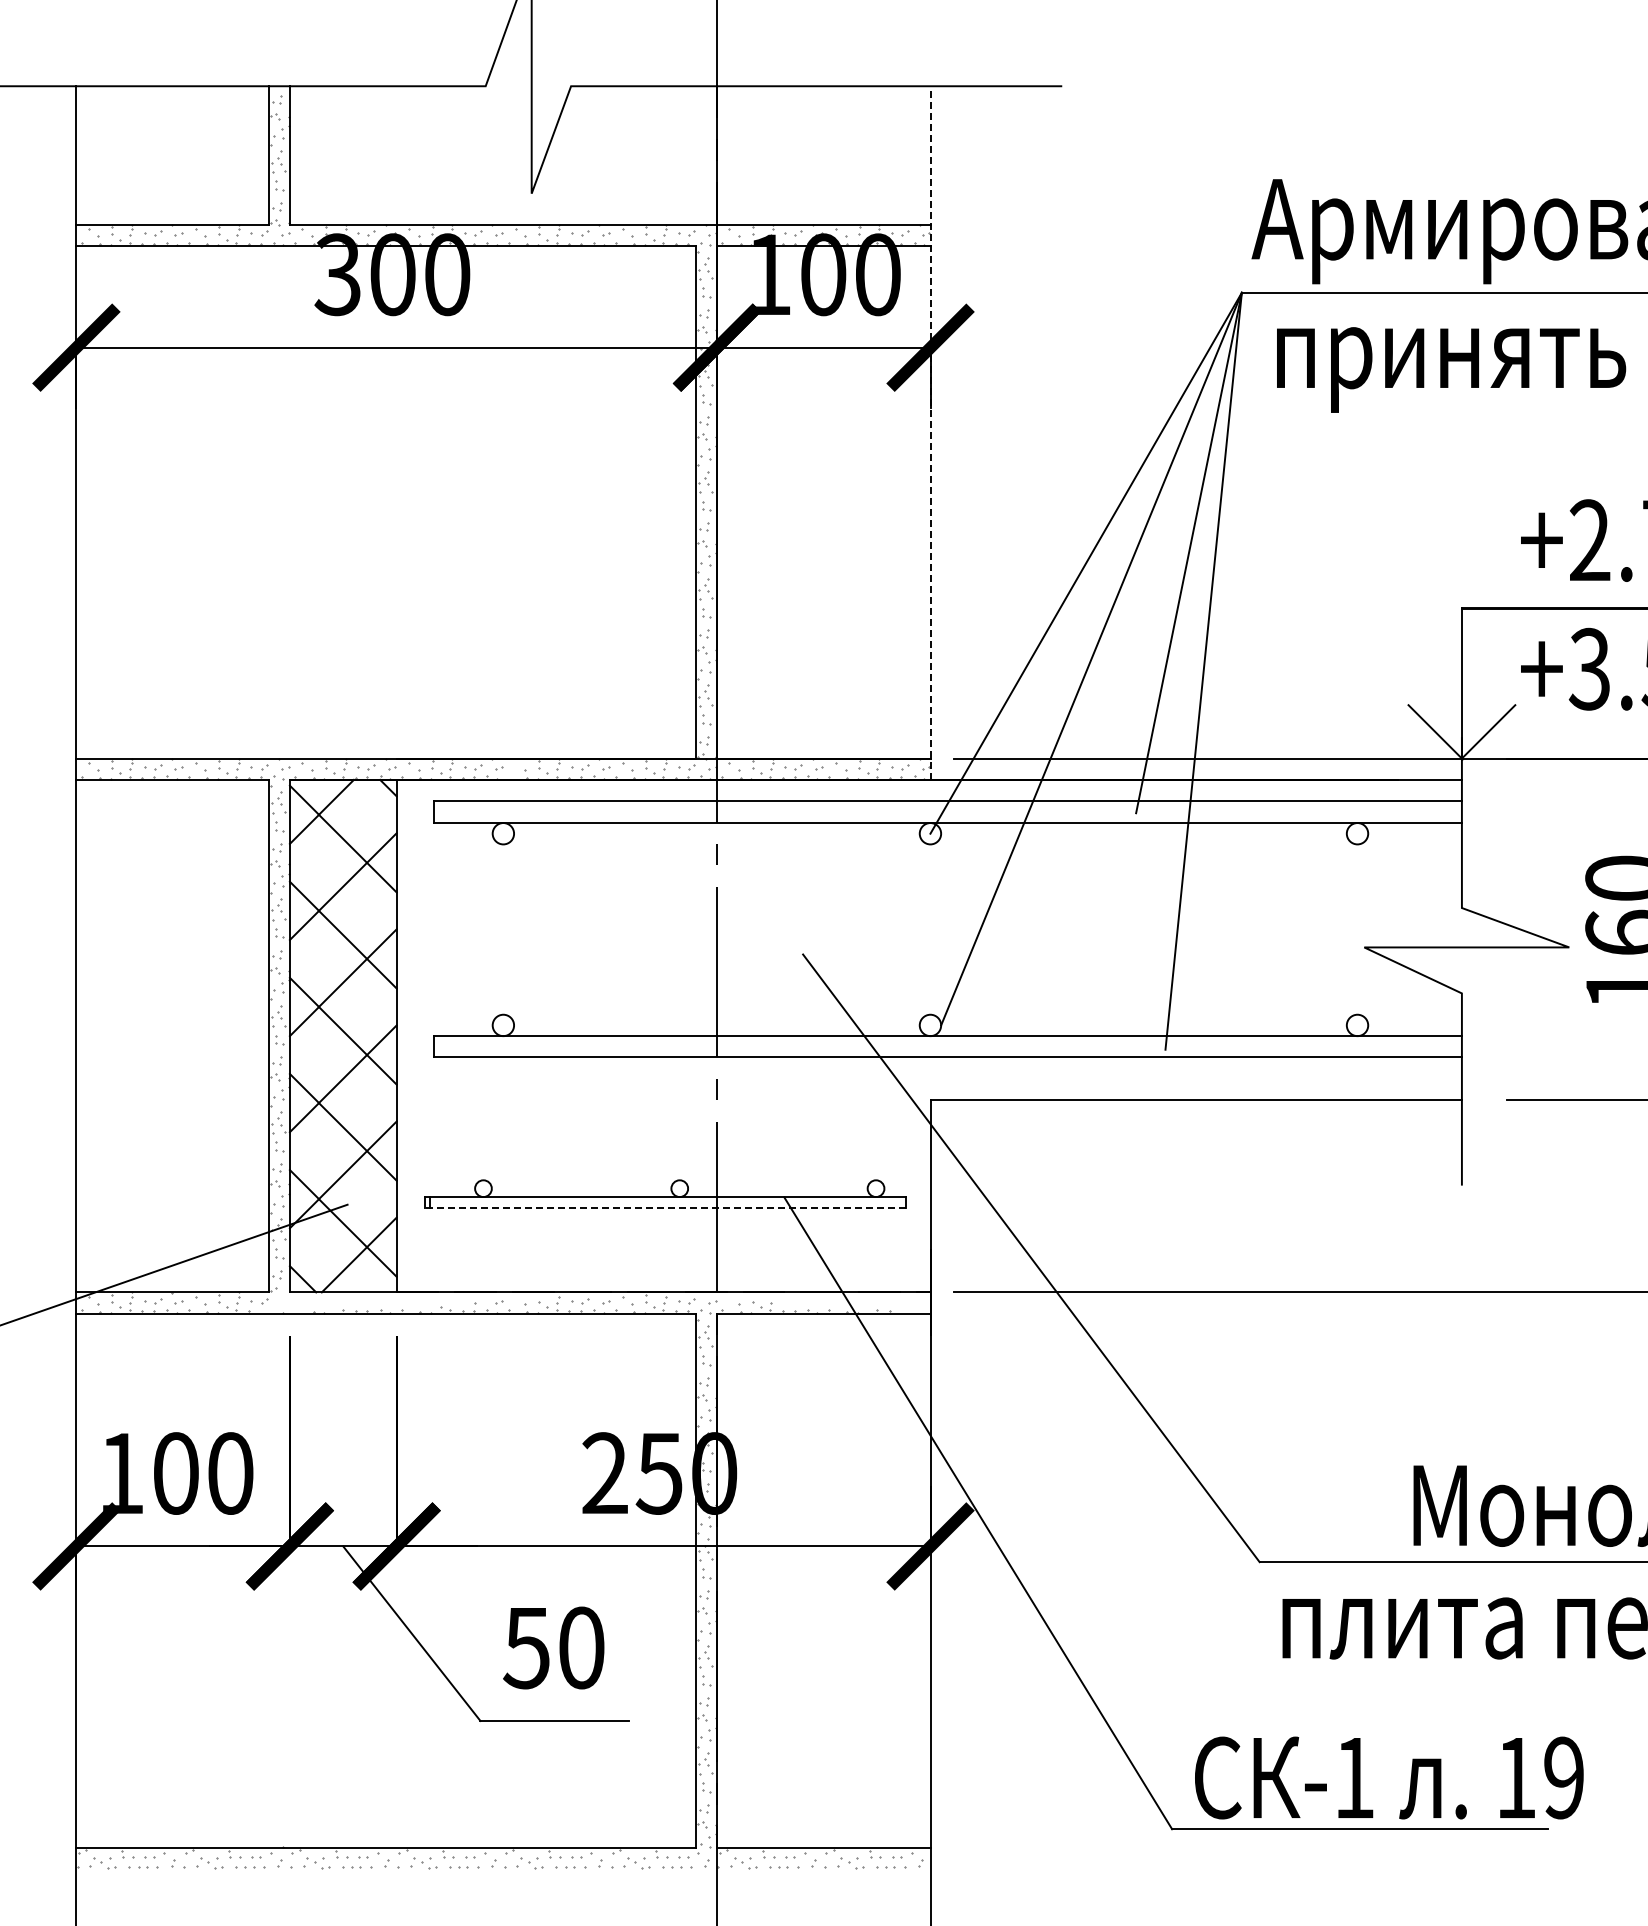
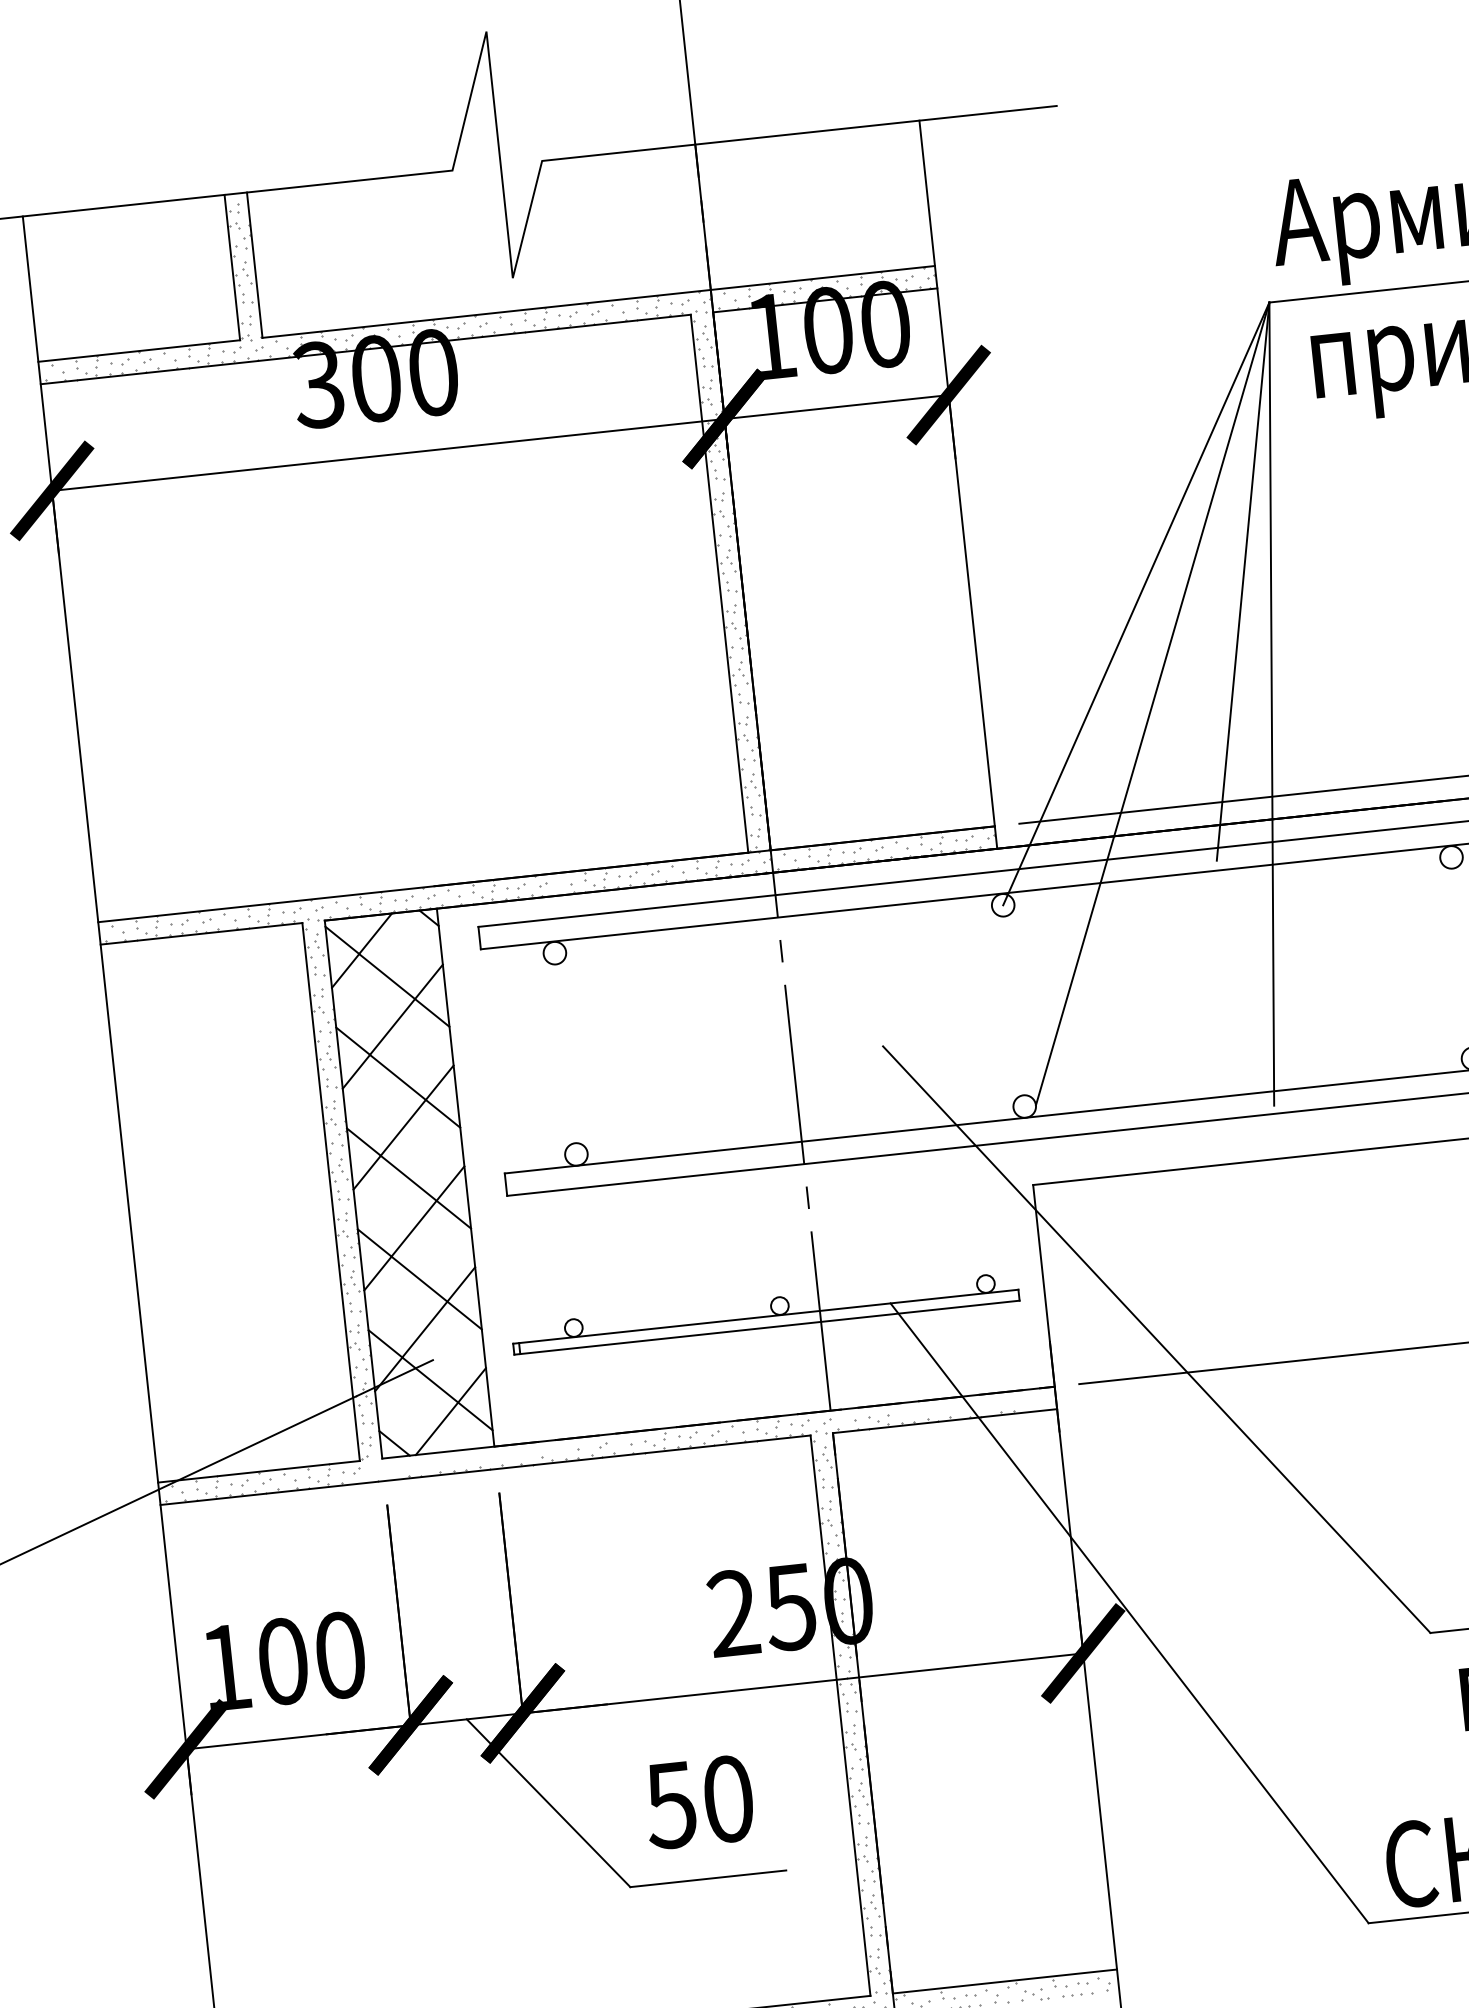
line: (930, 433) -> (958, 485), dashed -> solid
line: (665, 1207) -> (767, 1327), dashed -> solid

